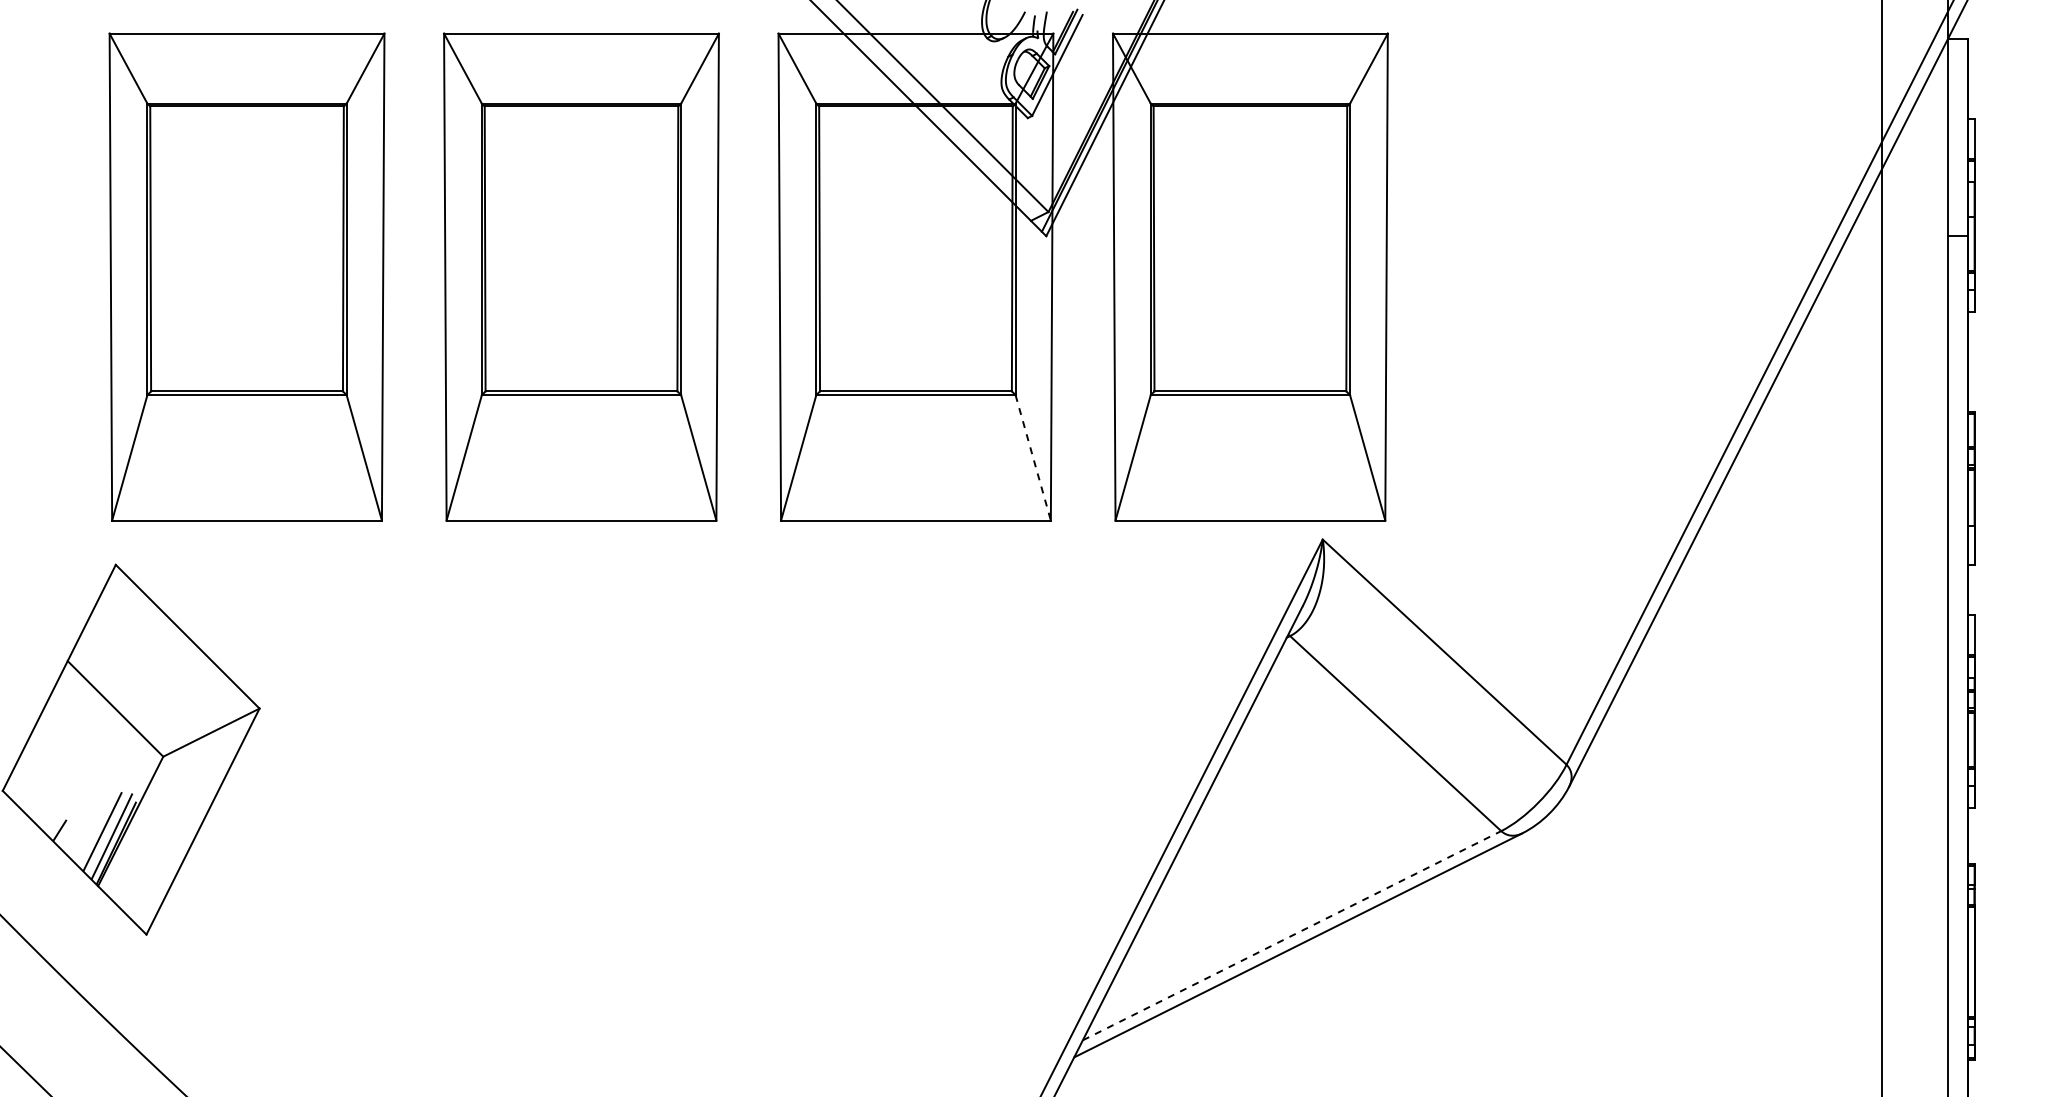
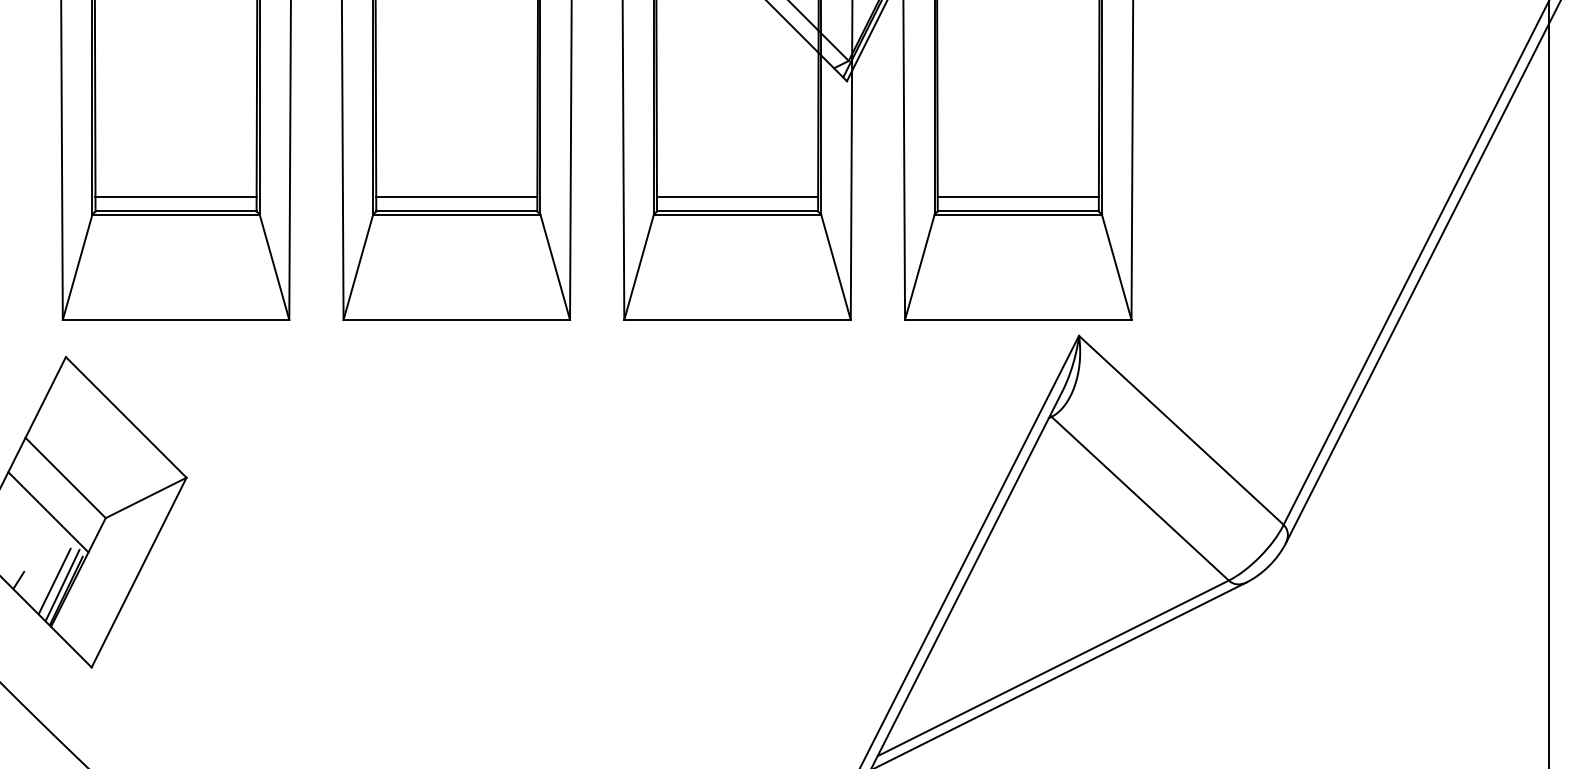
line: (247, 374) -> (176, 197), added
line: (581, 374) -> (456, 197), added
line: (915, 374) -> (737, 197), added
line: (1250, 374) -> (1018, 197), added
line: (1033, 458) -> (836, 267), dashed -> solid
line: (94, 749) -> (48, 512), added
line: (1292, 935) -> (1053, 668), dashed -> solid

